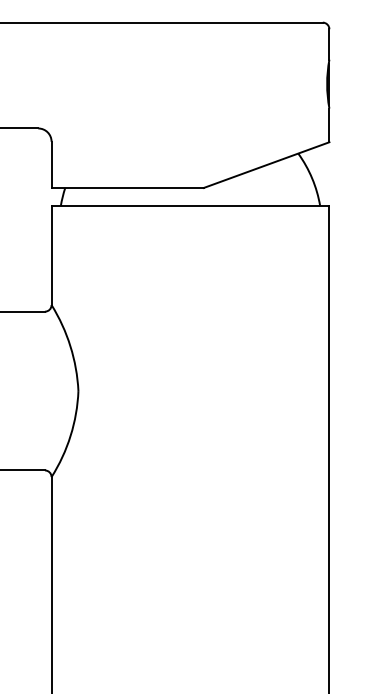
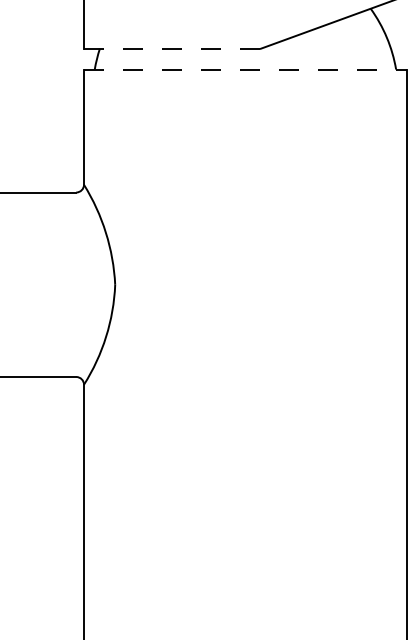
line: (128, 188) -> (173, 49), solid -> dashed
line: (190, 205) -> (245, 69), solid -> dashed

